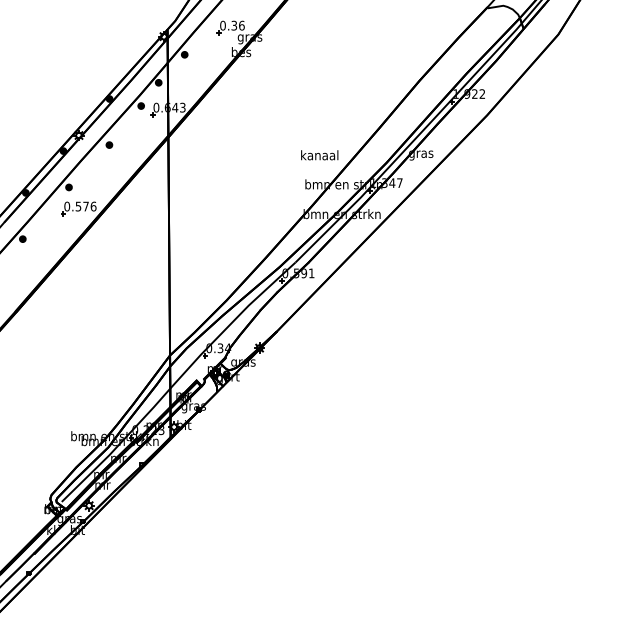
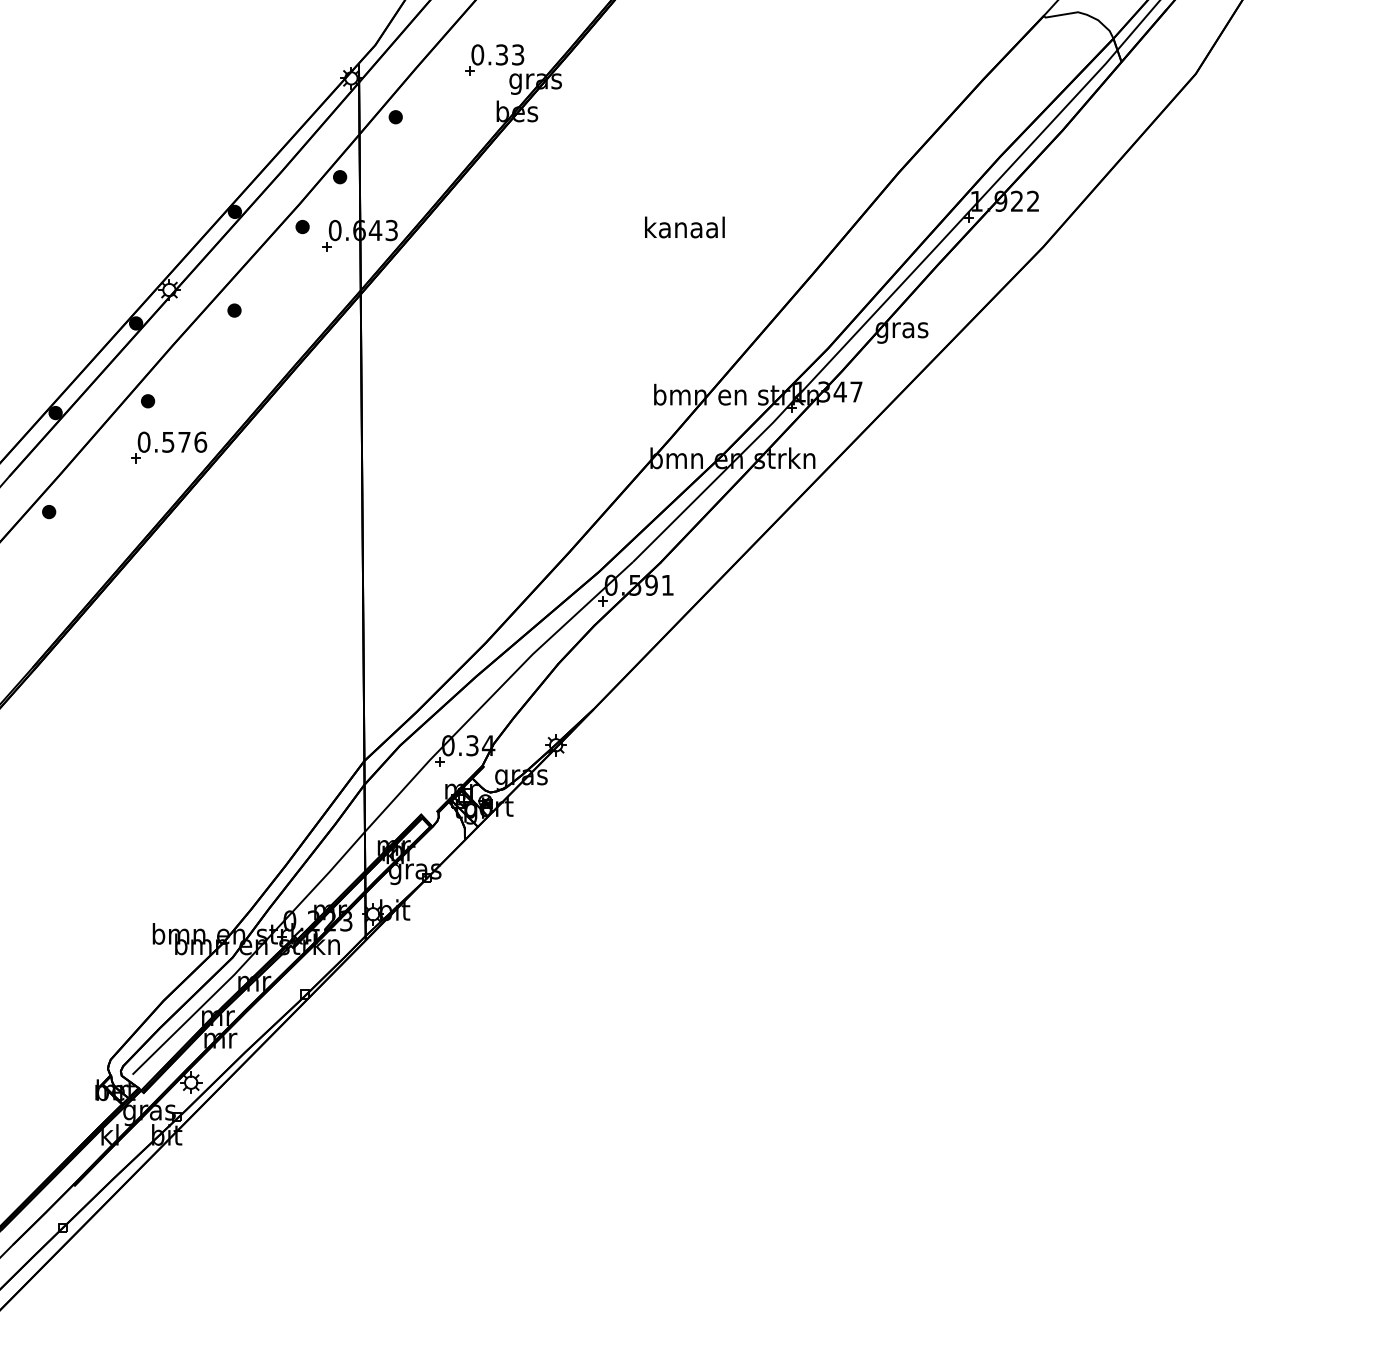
text: (241, 25) -> (517, 54), 0.36 -> 0.33
text: (319, 155) -> (684, 227), moved

